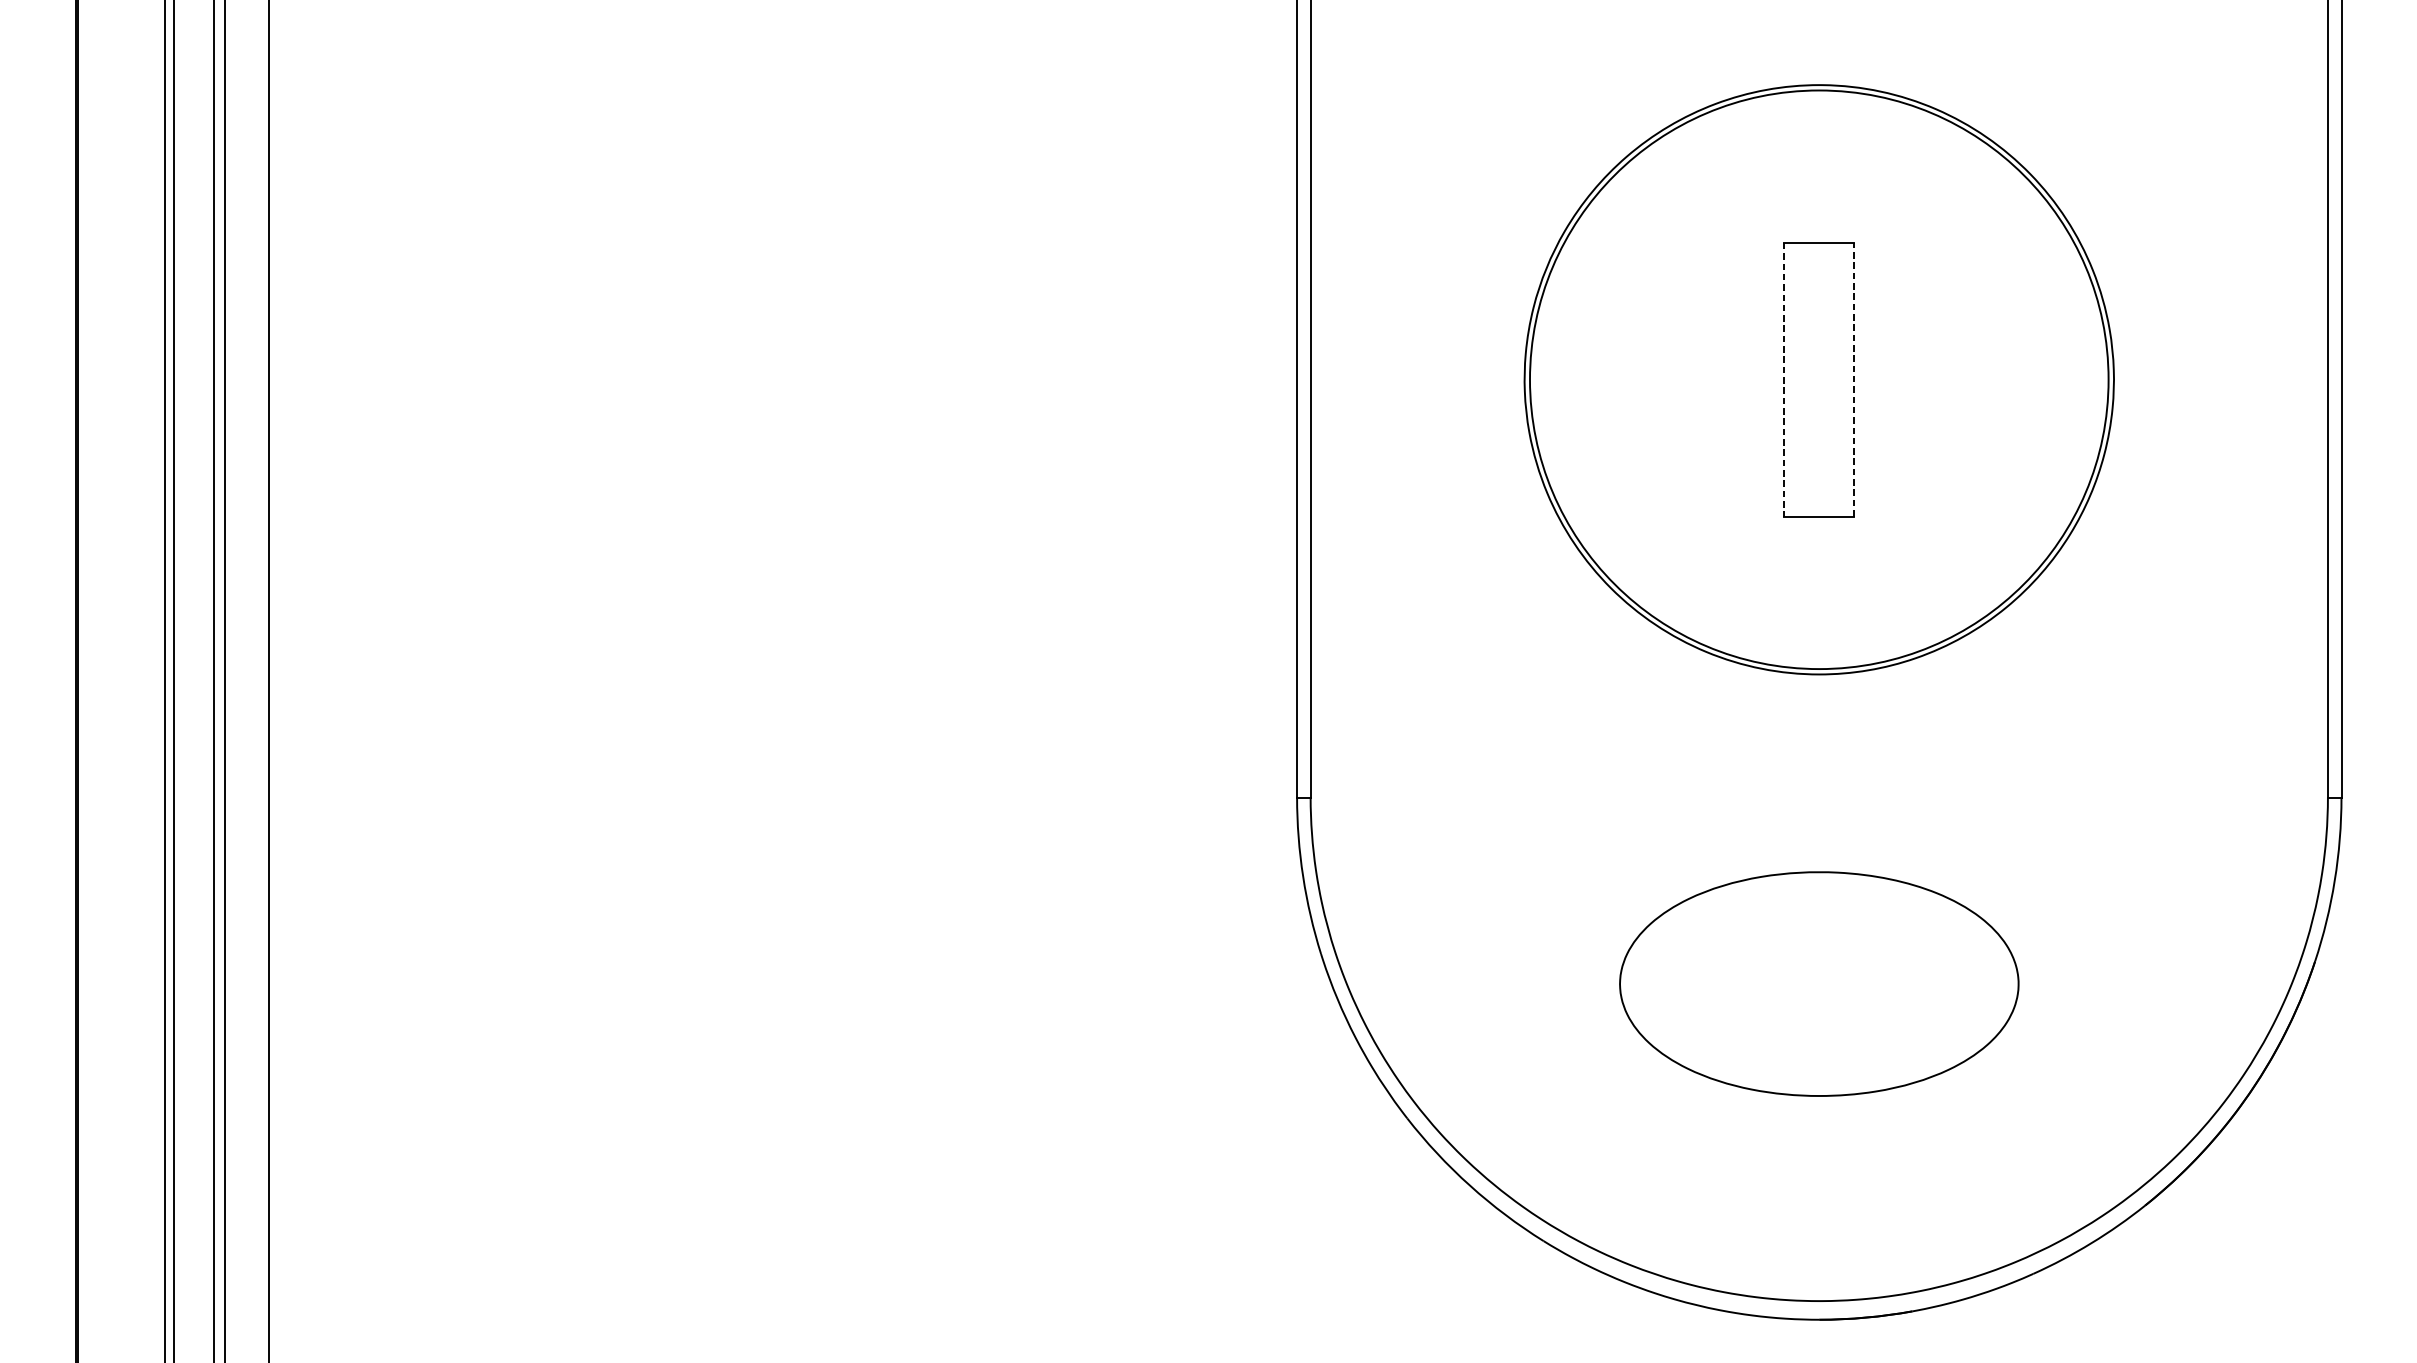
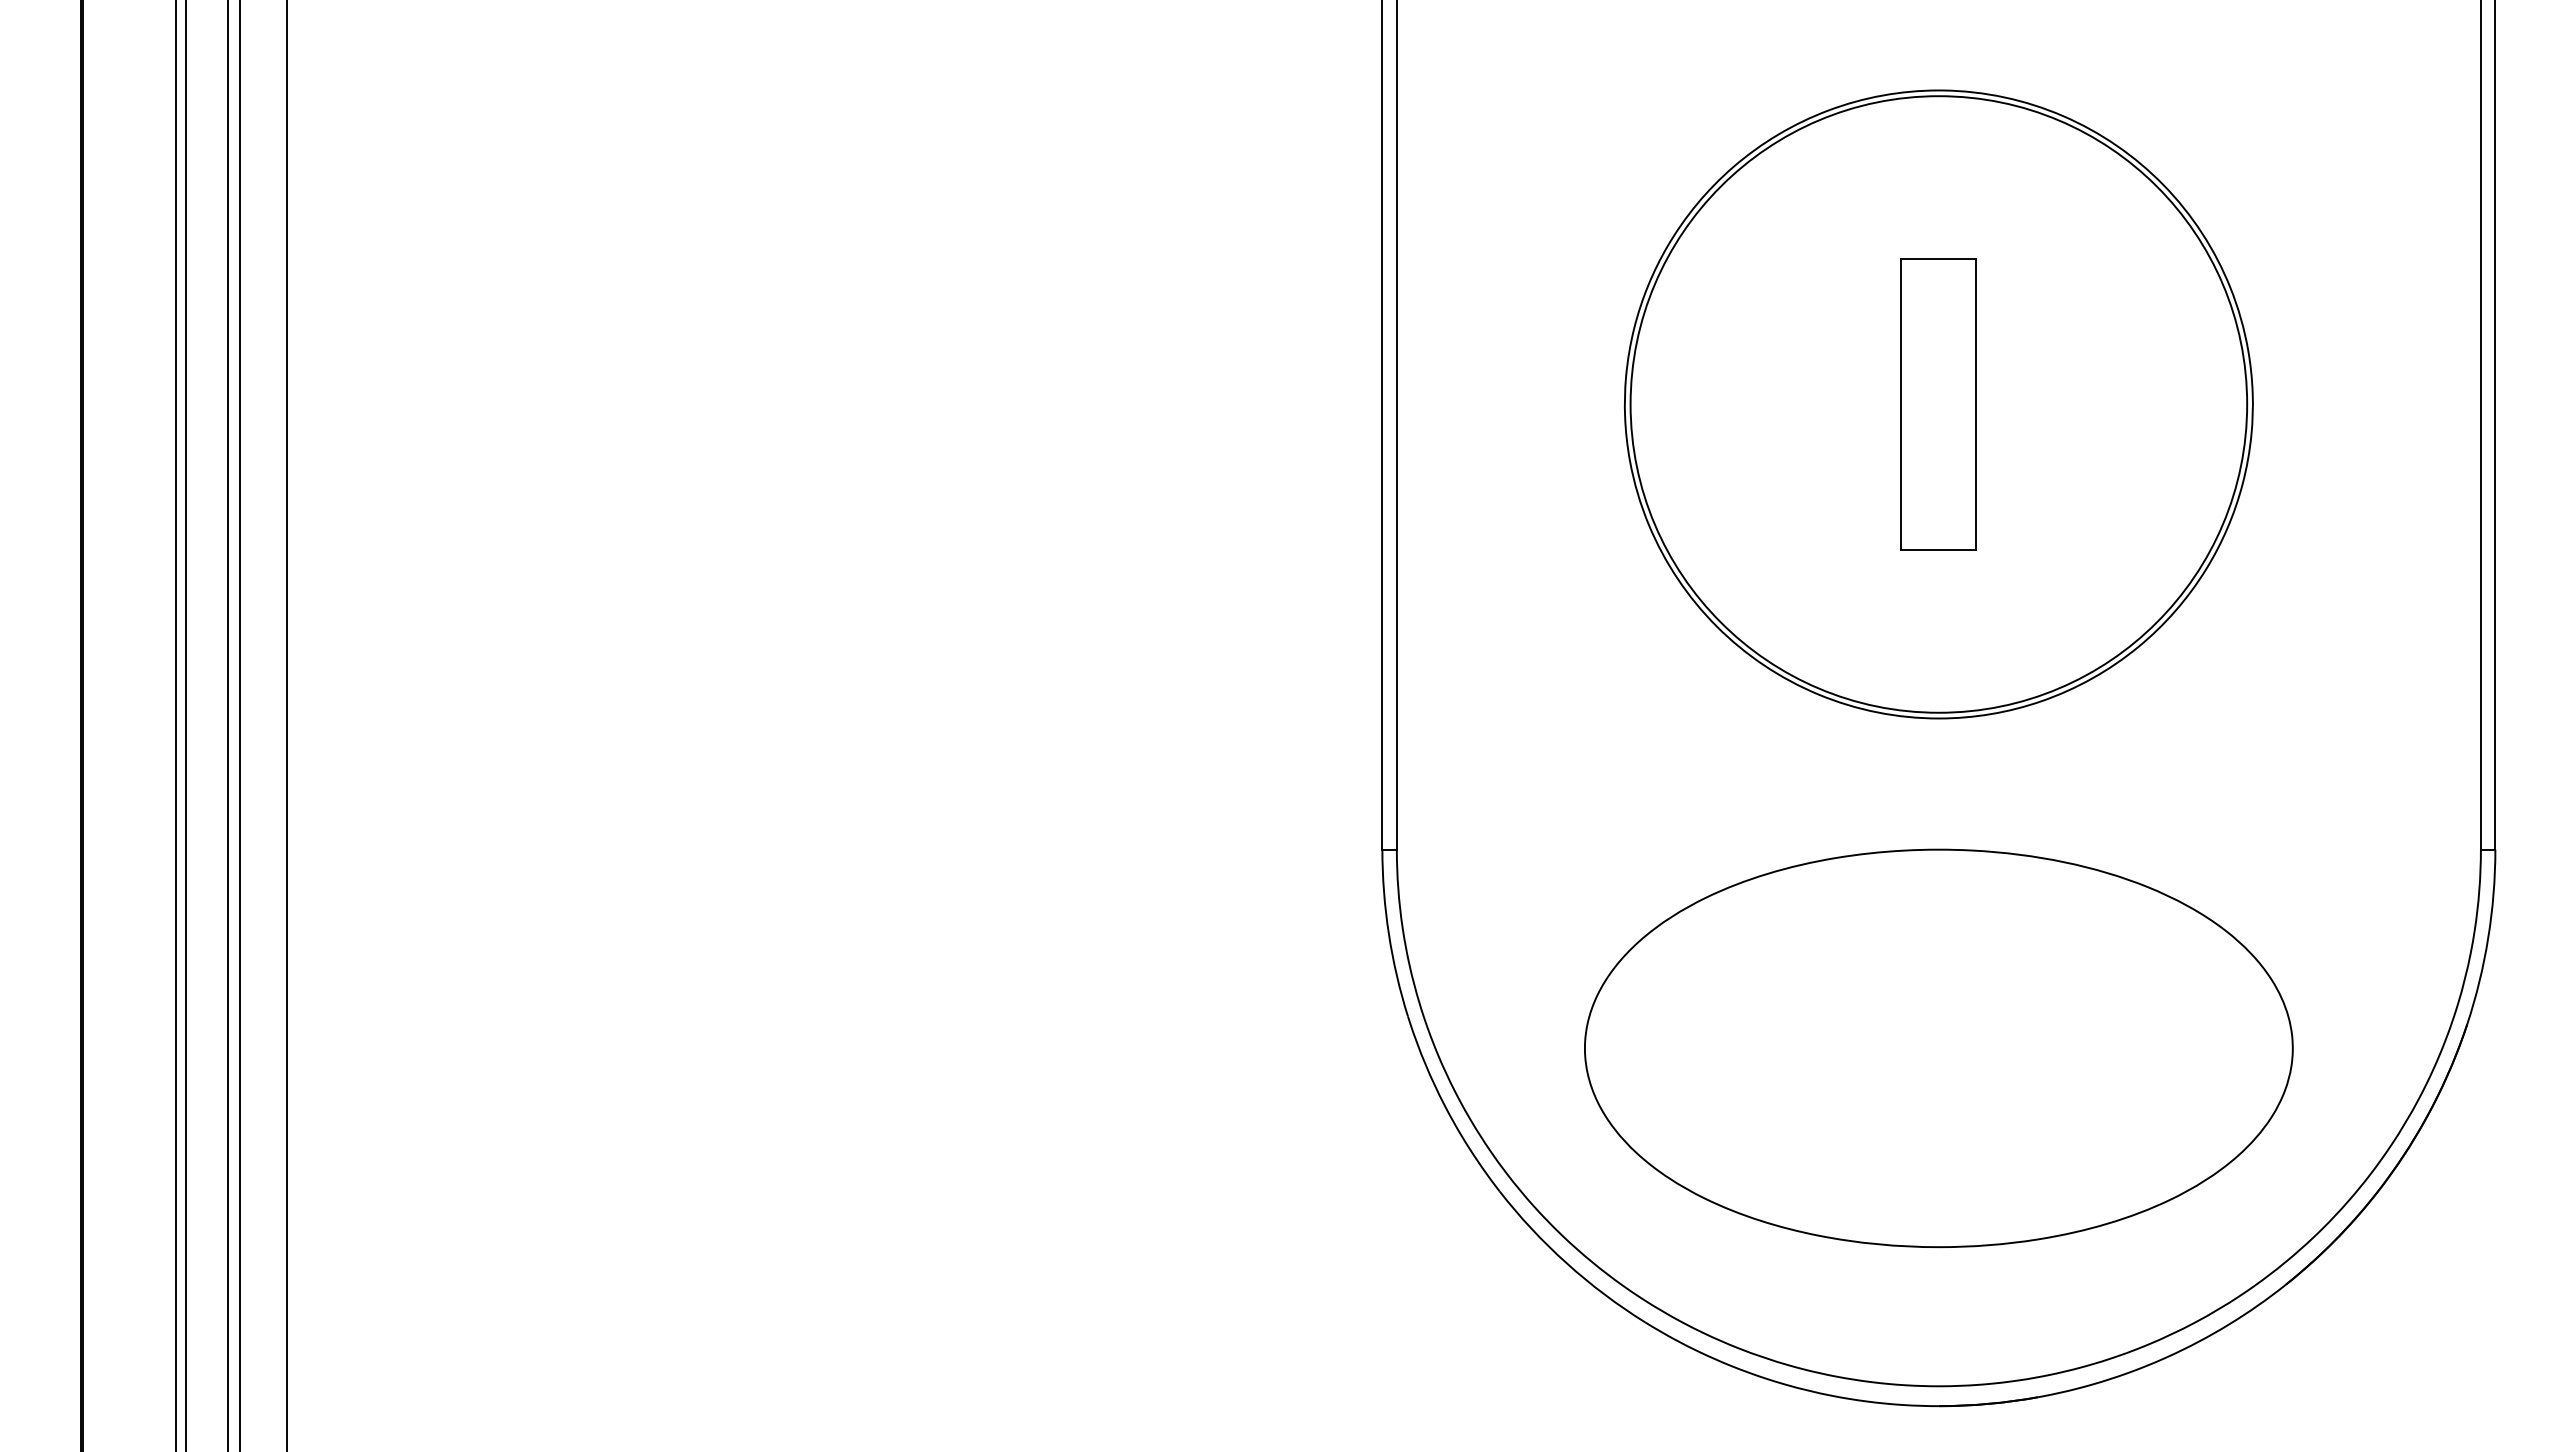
line: (1784, 379) -> (1901, 404), dashed -> solid
line: (1854, 379) -> (1976, 404), dashed -> solid
part: (1818, 984) -> (1938, 1048), size x1.67

